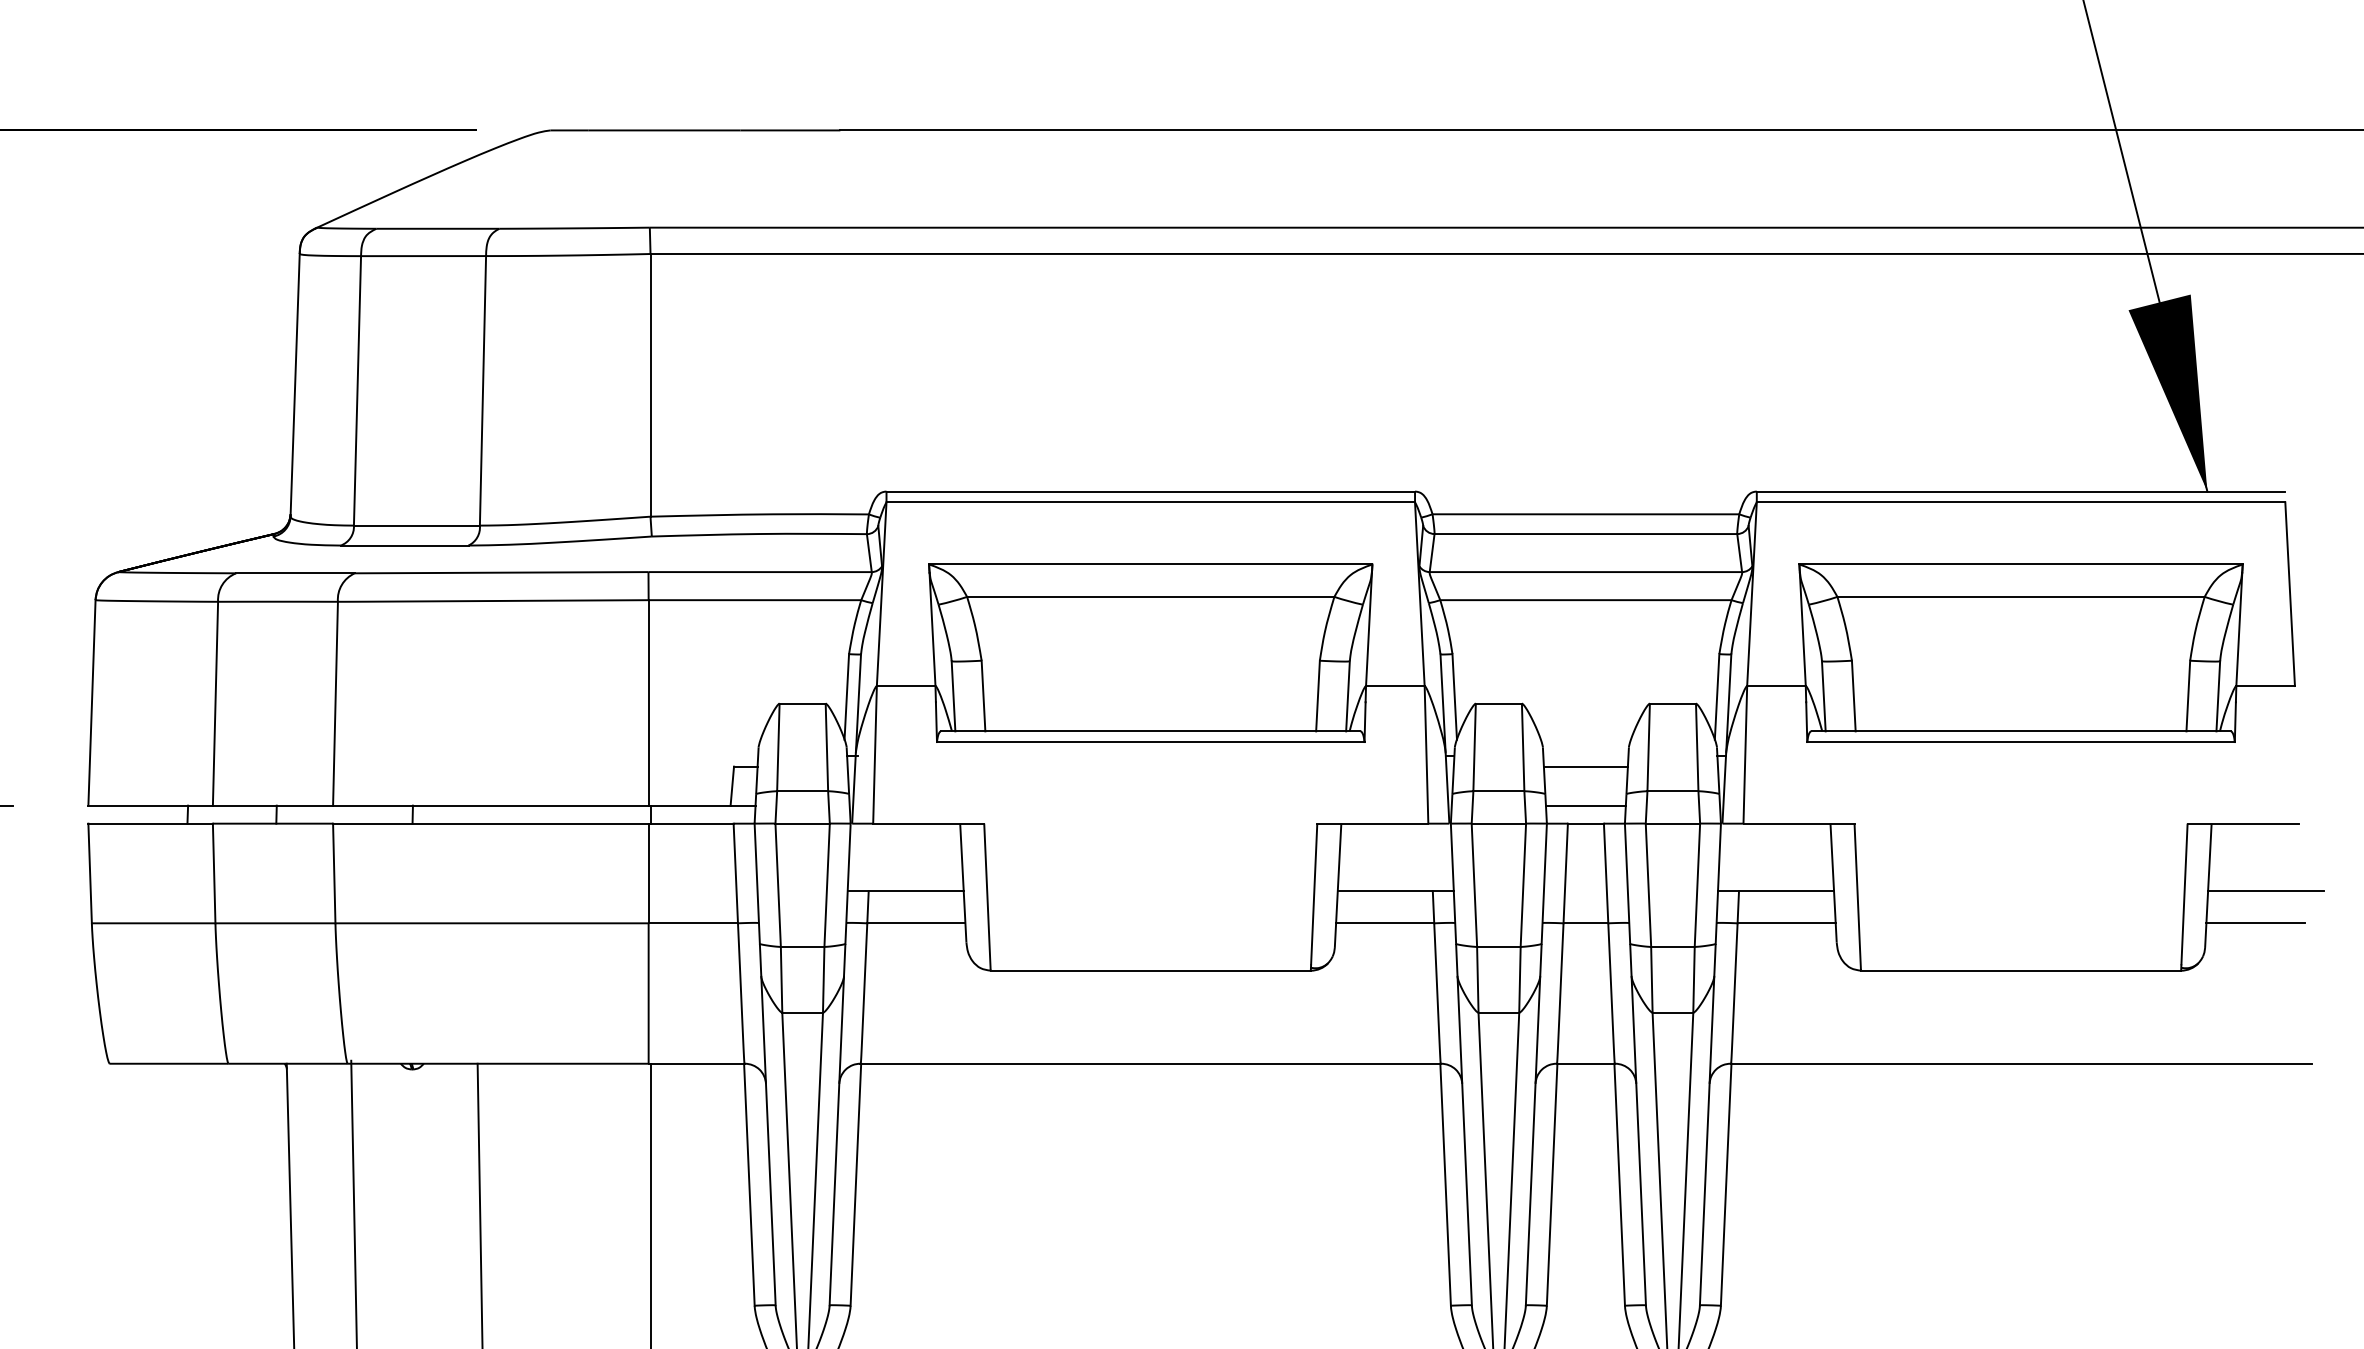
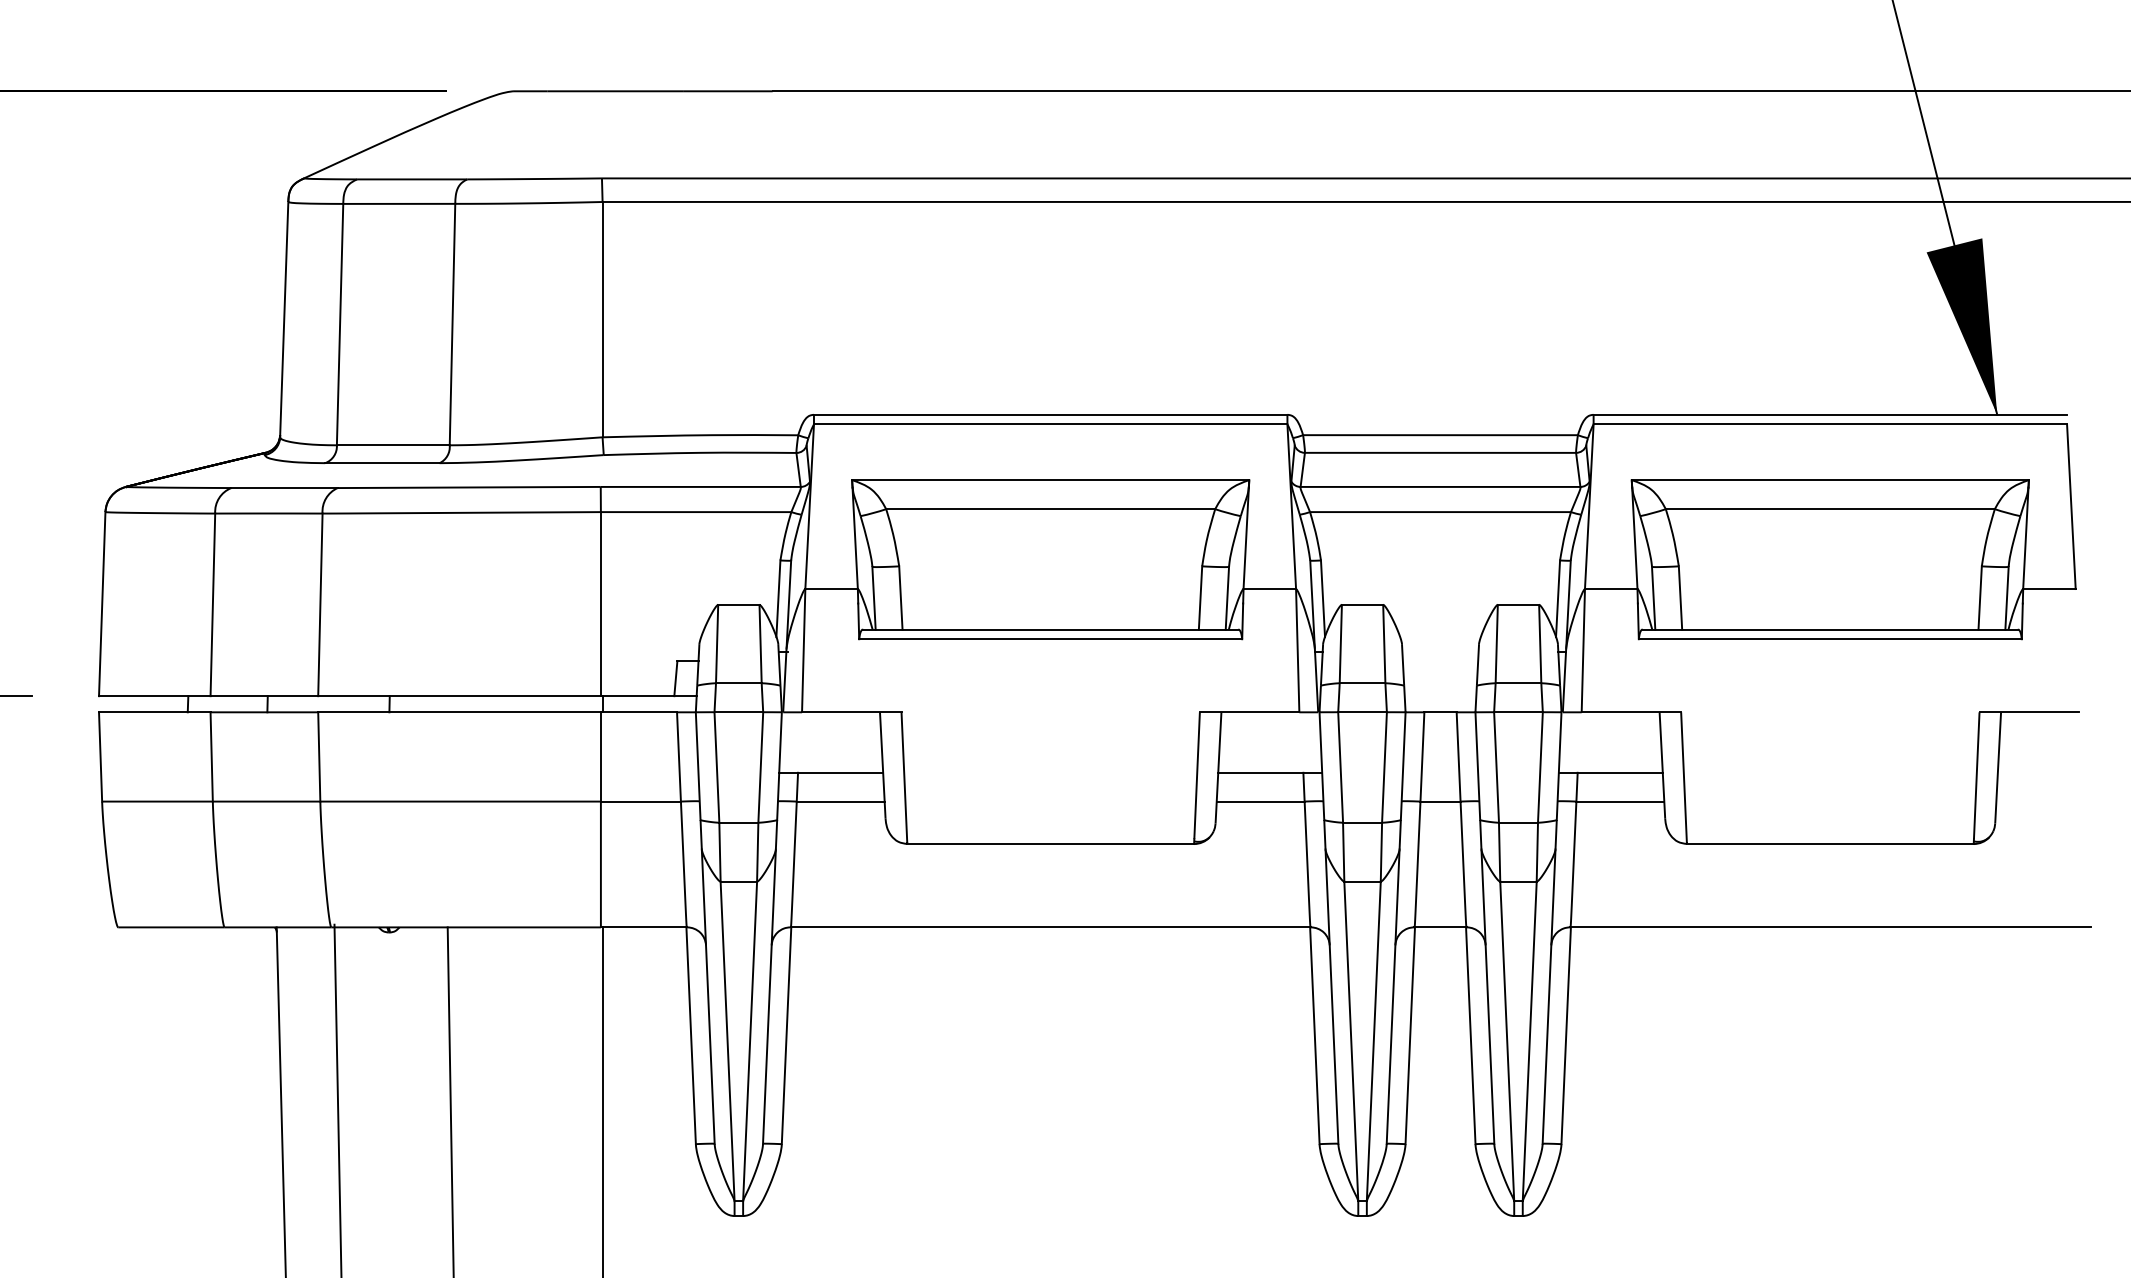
line: (1585, 766) -> (1440, 661), removed
line: (1585, 806) -> (1440, 696), removed
line: (2265, 890) -> (2049, 772), removed
line: (2255, 923) -> (2040, 801), removed

